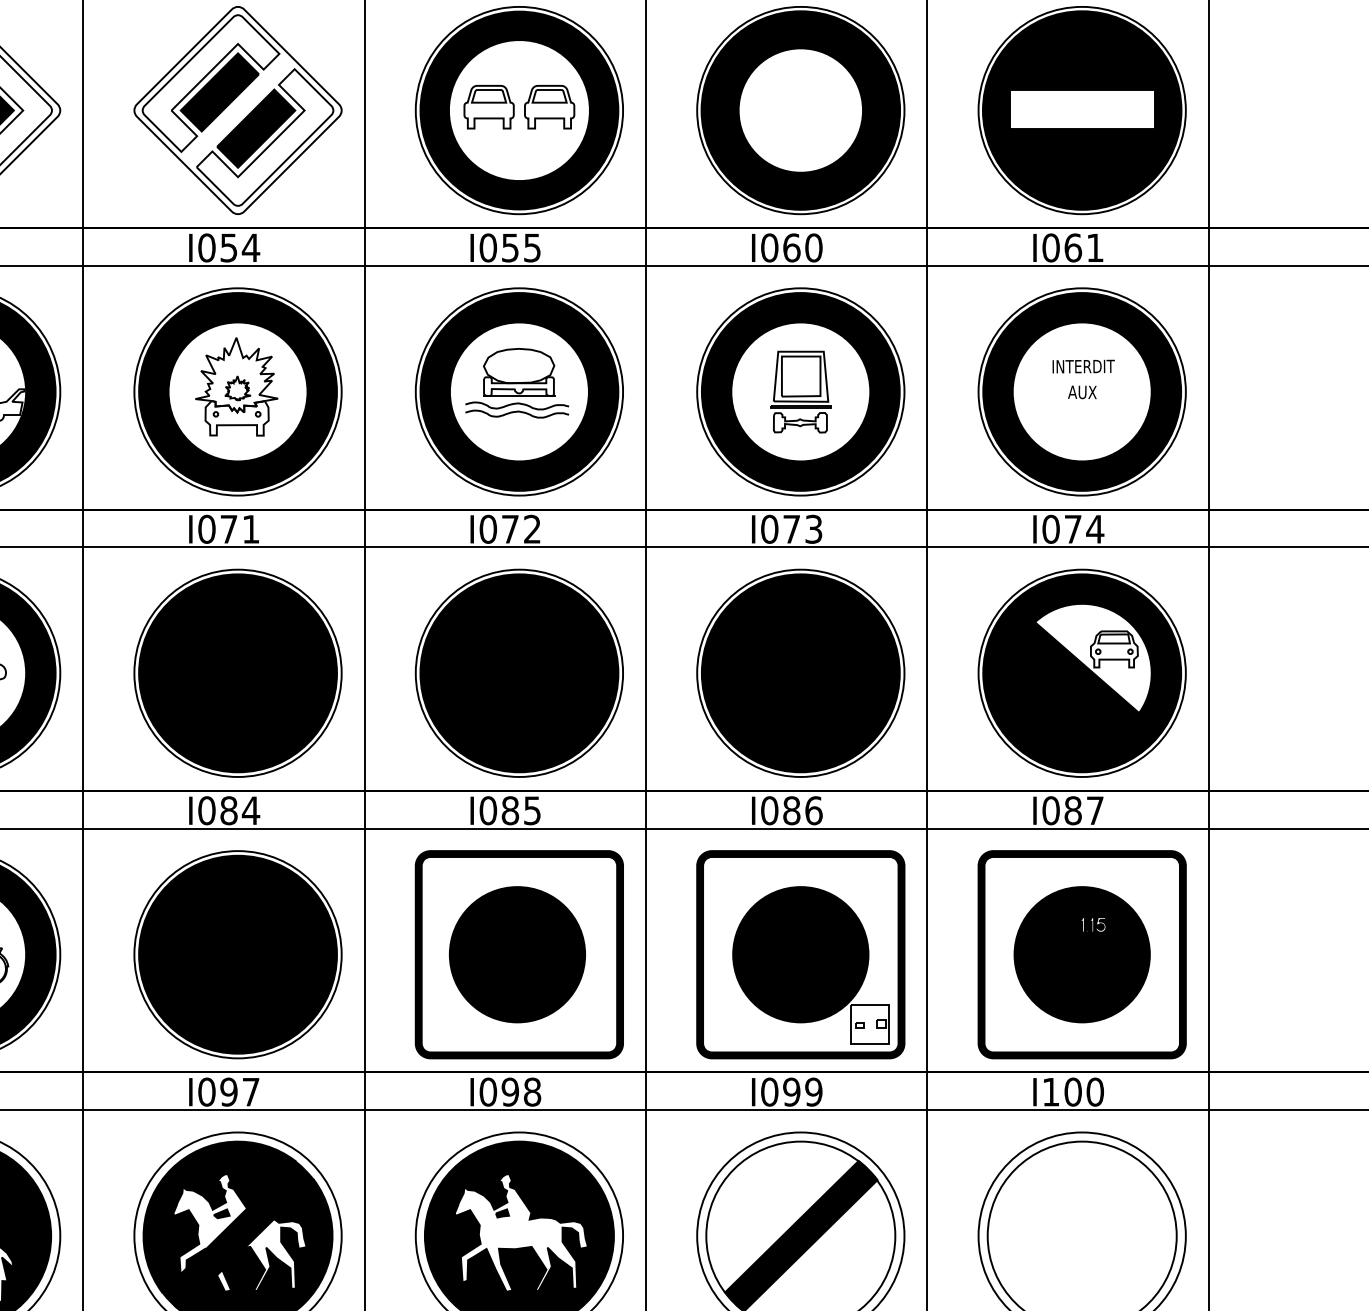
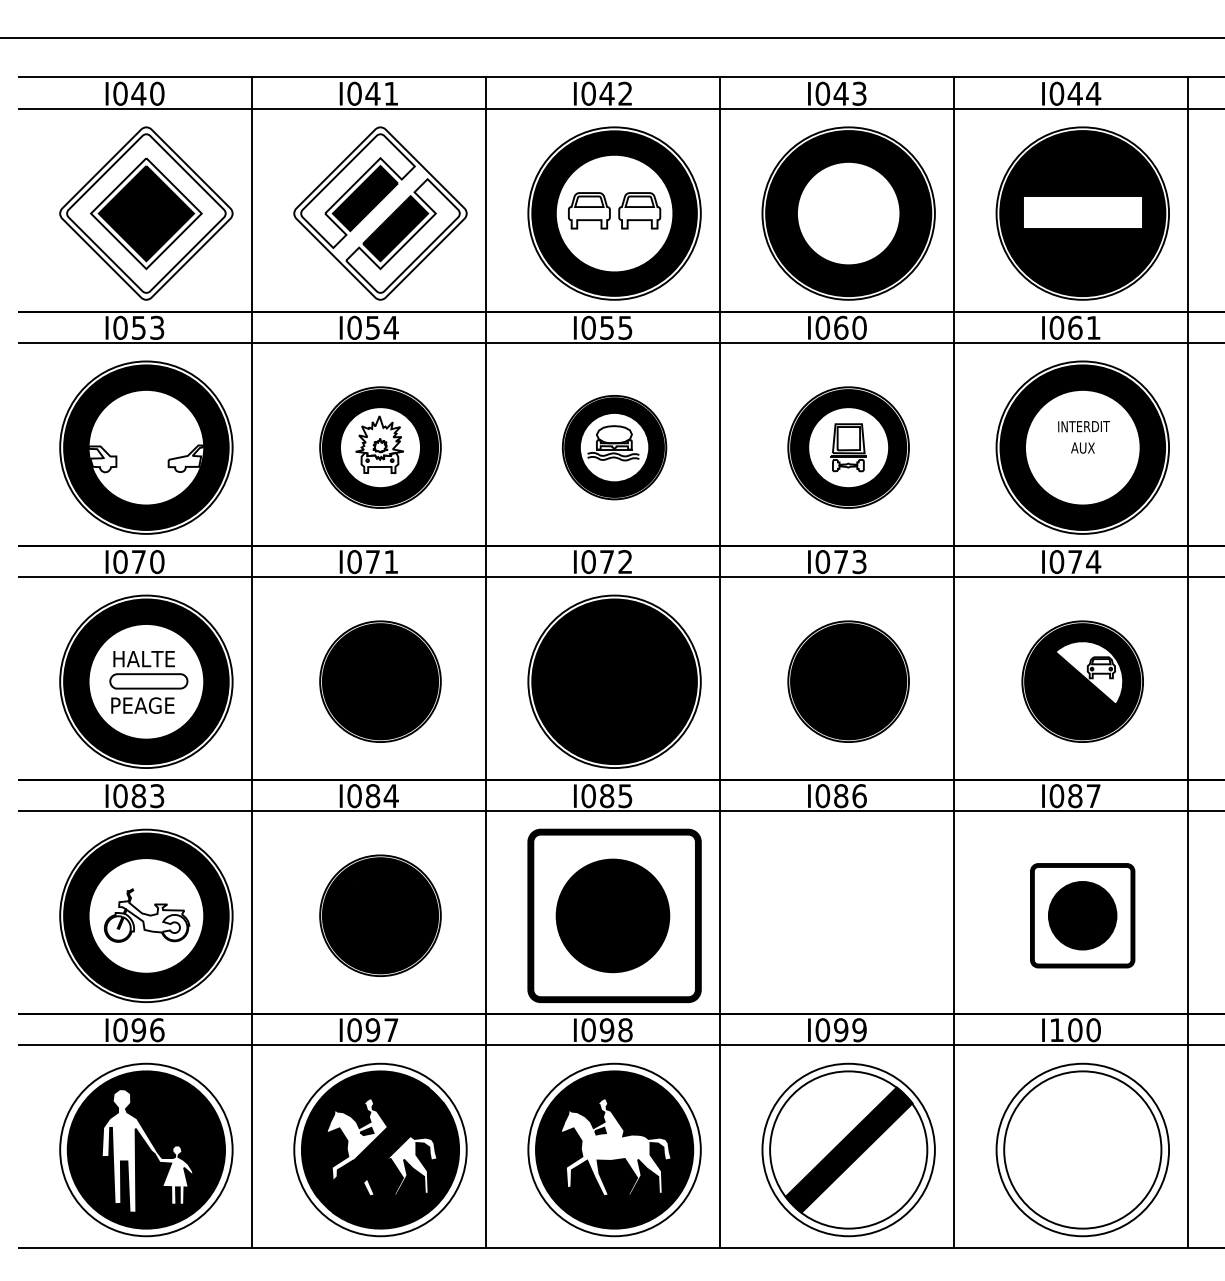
part: (238, 391) -> (380, 447), size x0.7
part: (519, 391) -> (614, 447), size x0.6
part: (800, 391) -> (848, 447), size x0.7
part: (238, 672) -> (380, 681), size x0.7
part: (800, 672) -> (848, 681), size x0.7
part: (1081, 672) -> (1082, 681), size x0.7
part: (238, 954) -> (380, 915), size x0.7
part: (800, 954) -> (848, 915), removed
part: (1081, 954) -> (1082, 915), size x0.6

